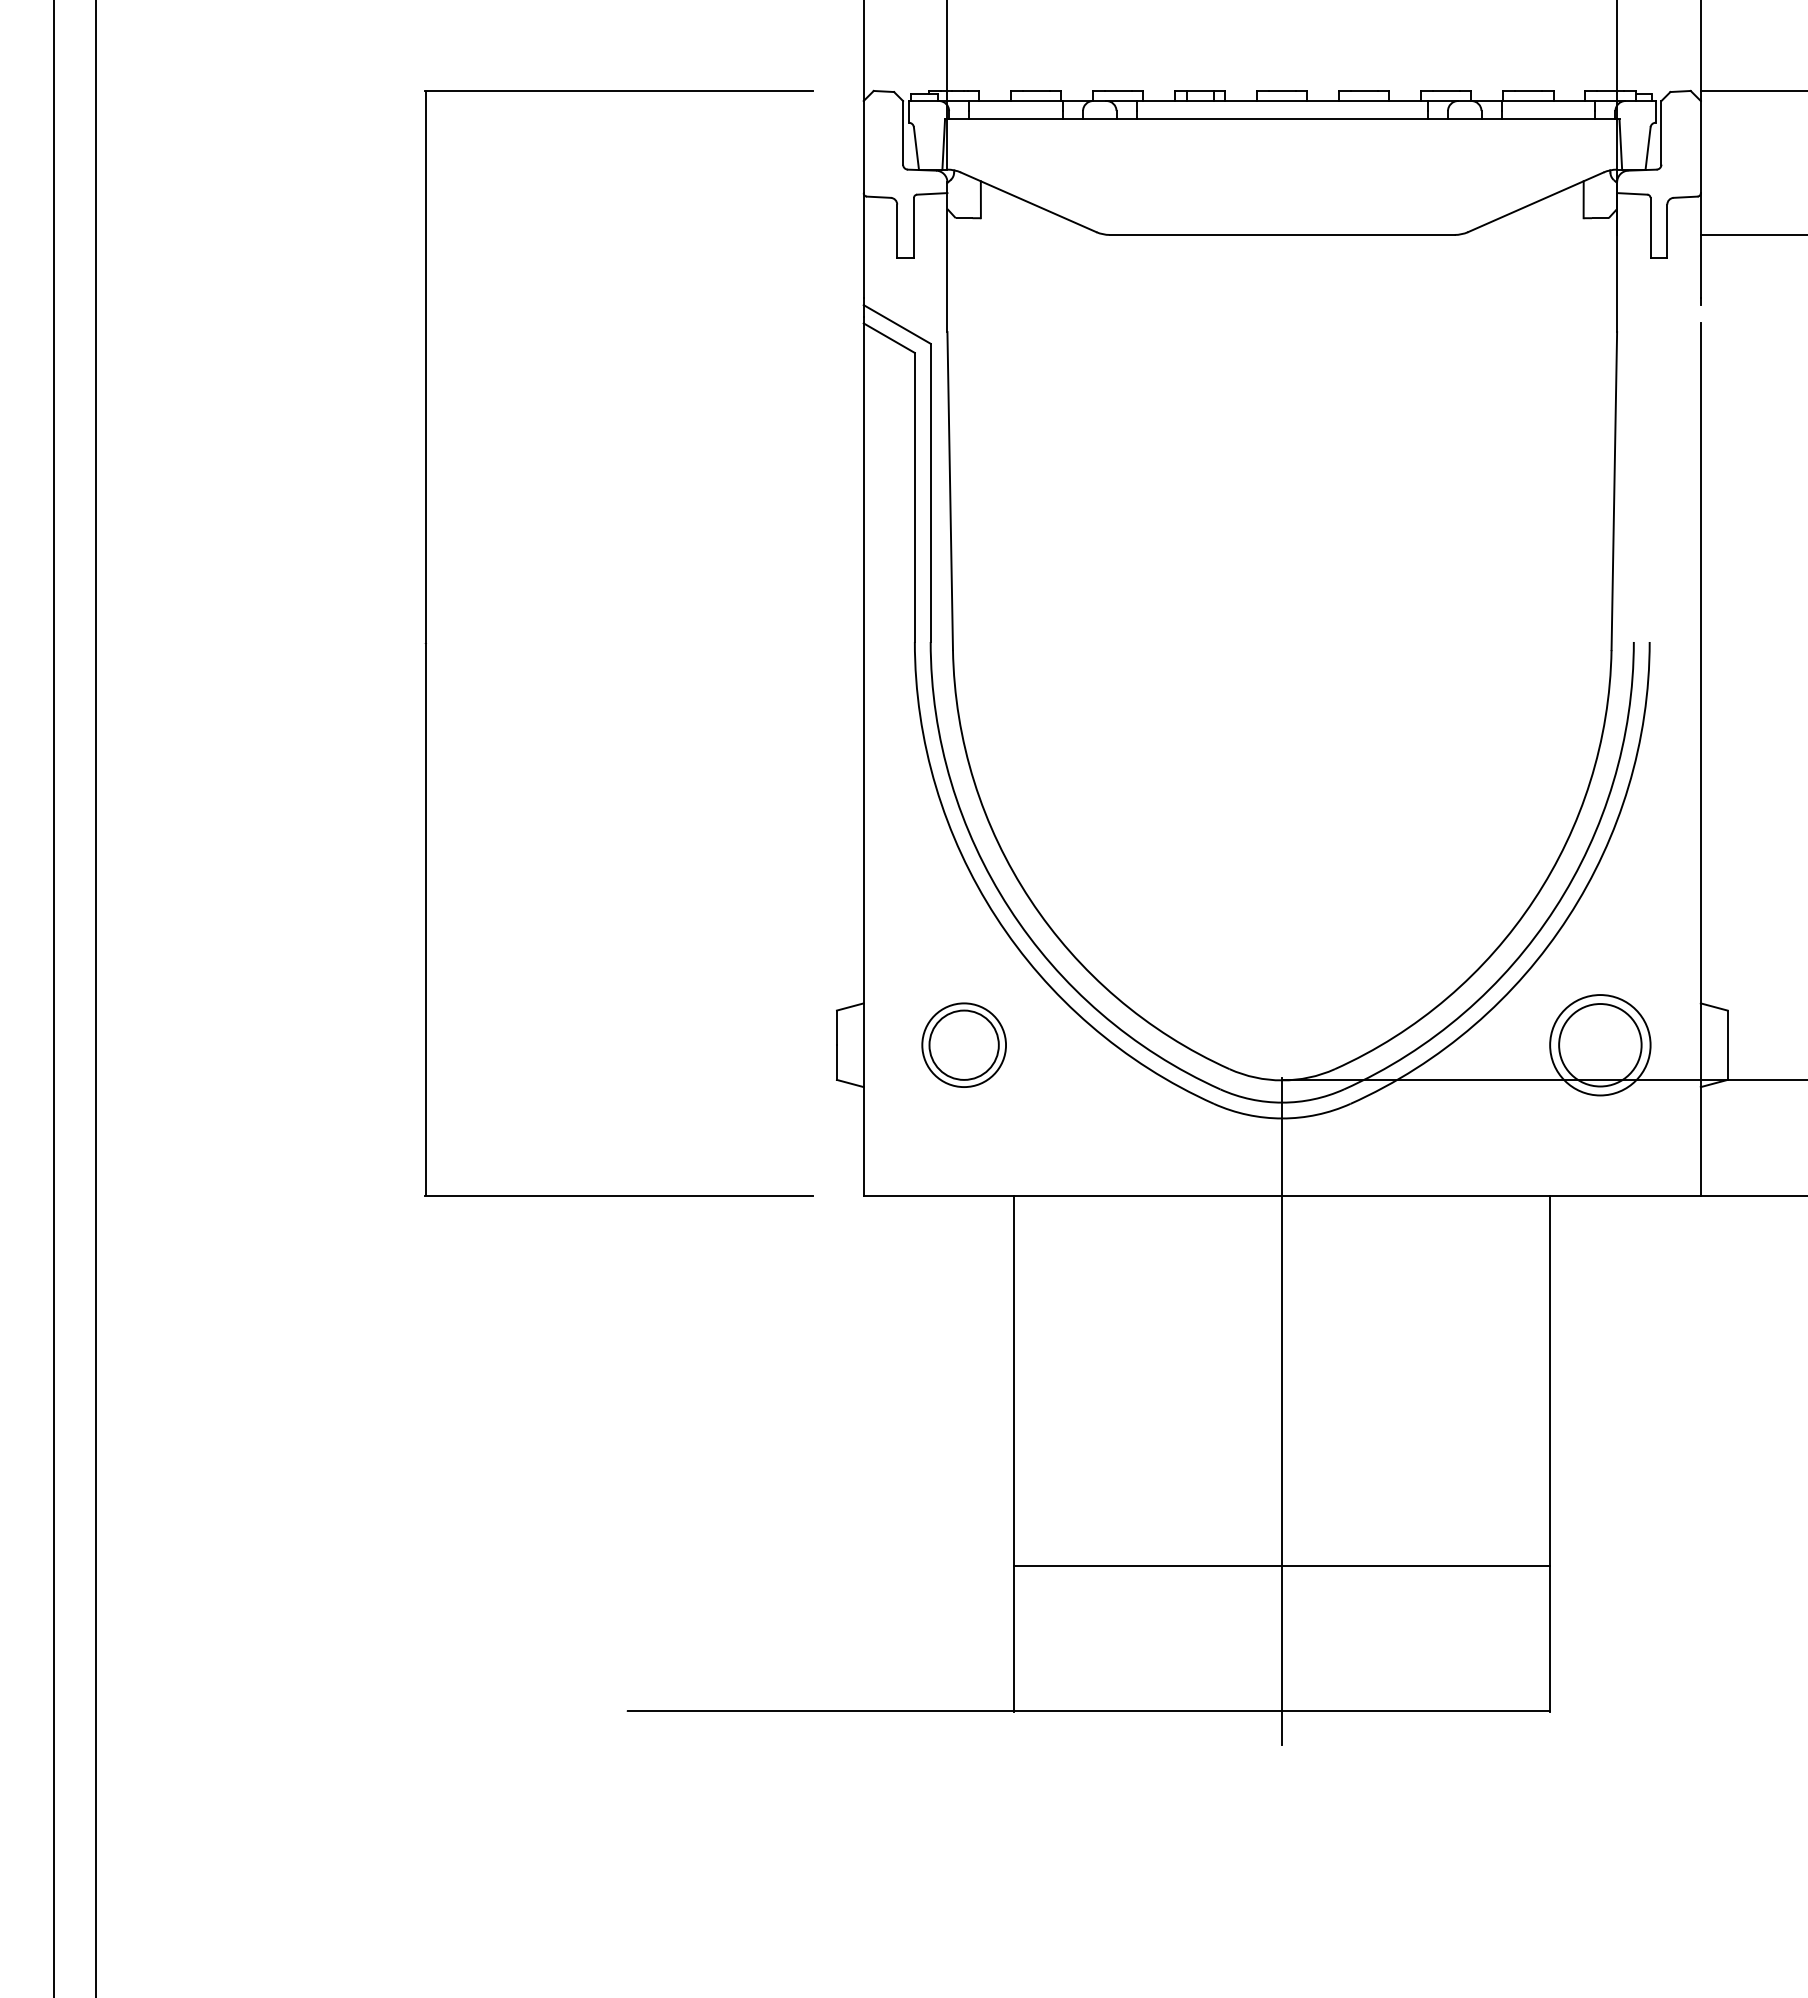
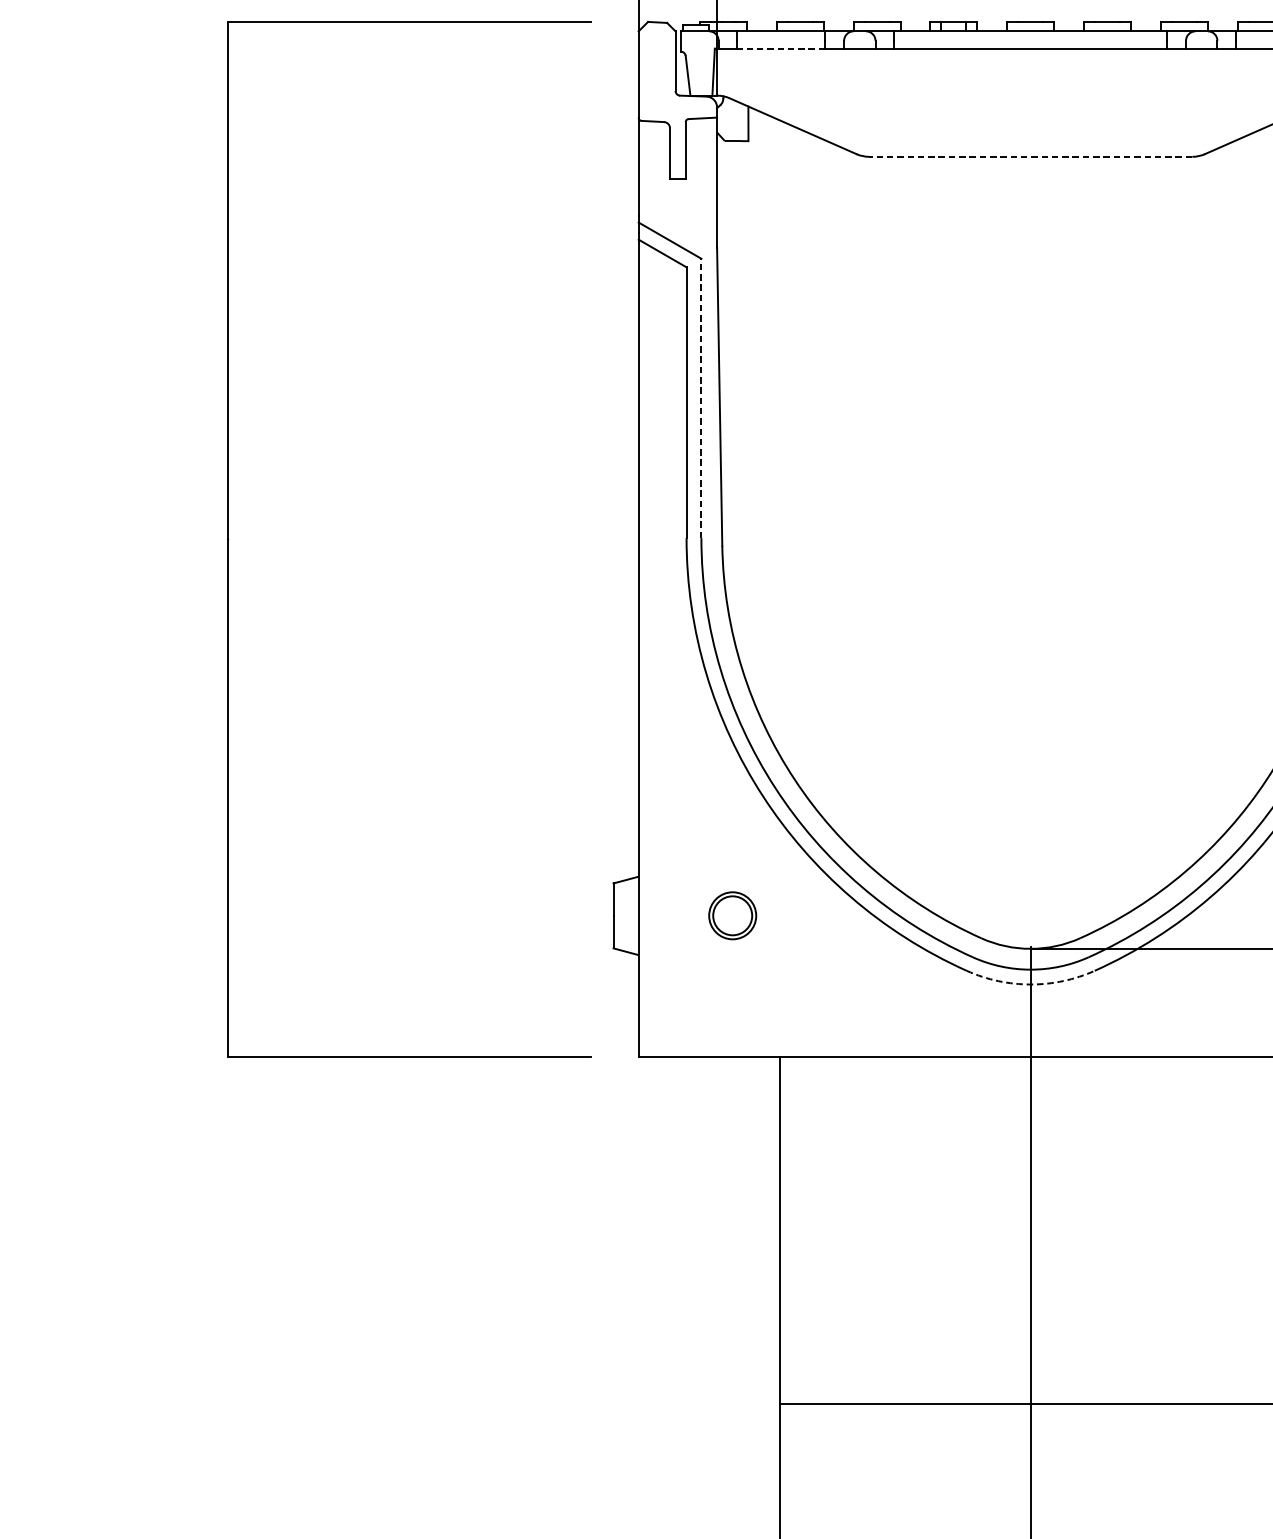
line: (1016, 119) -> (781, 48), solid -> dashed
line: (1281, 234) -> (1030, 156), solid -> dashed
line: (930, 492) -> (701, 398), solid -> dashed
part: (963, 1044) -> (732, 915), size x0.6
arc: (1282, 1118) -> (1030, 984), solid -> dashed

